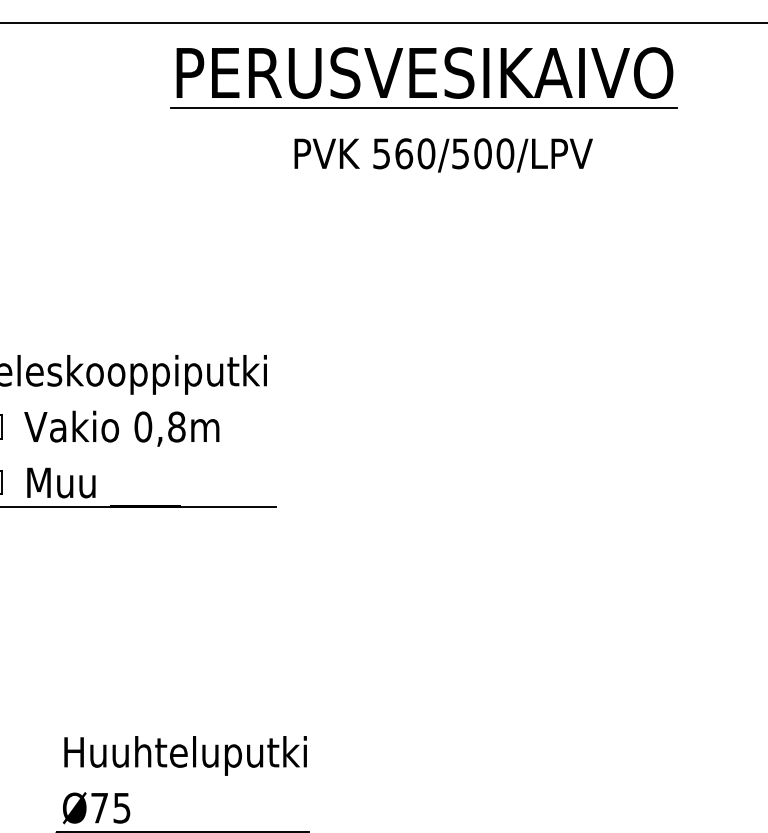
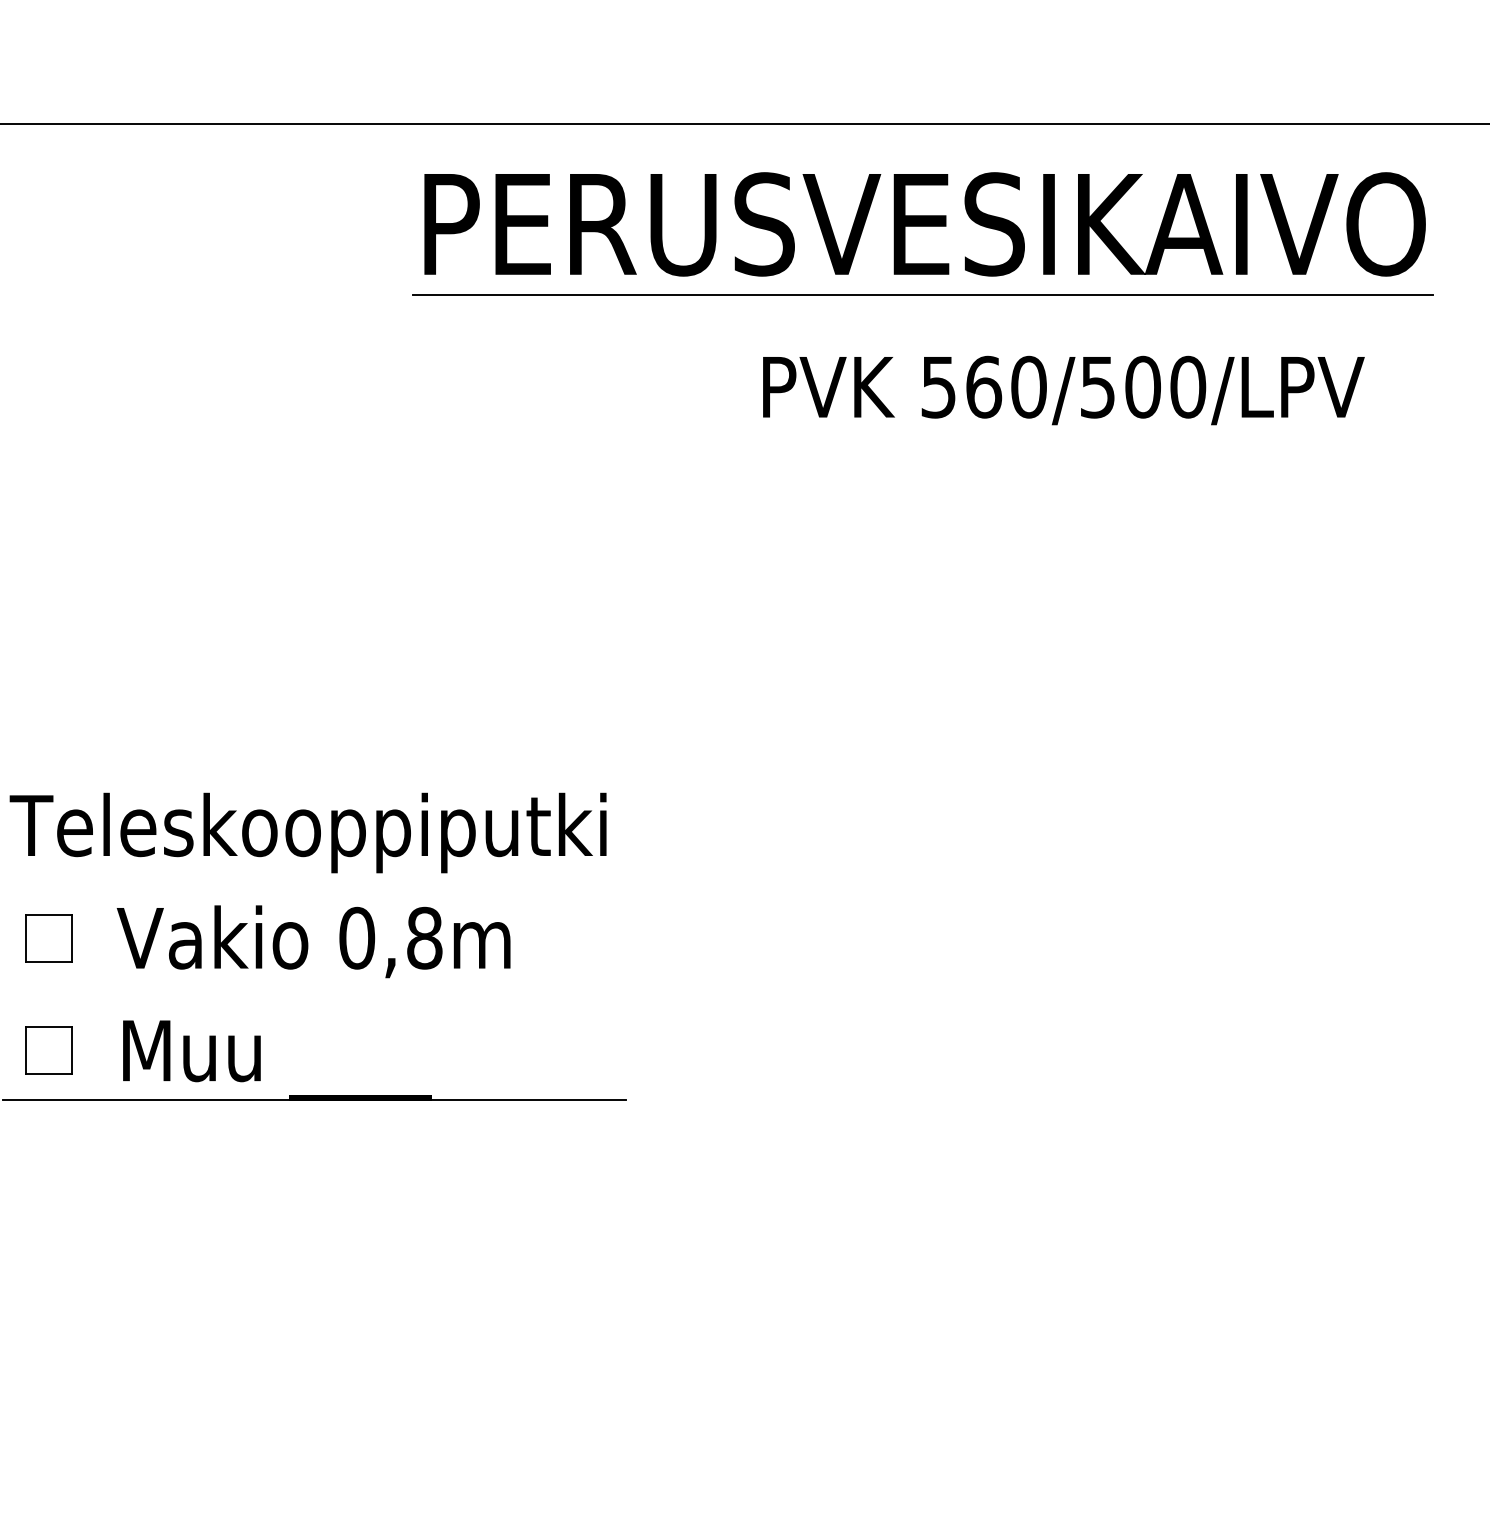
text: (443, 155) -> (1063, 390), moved

